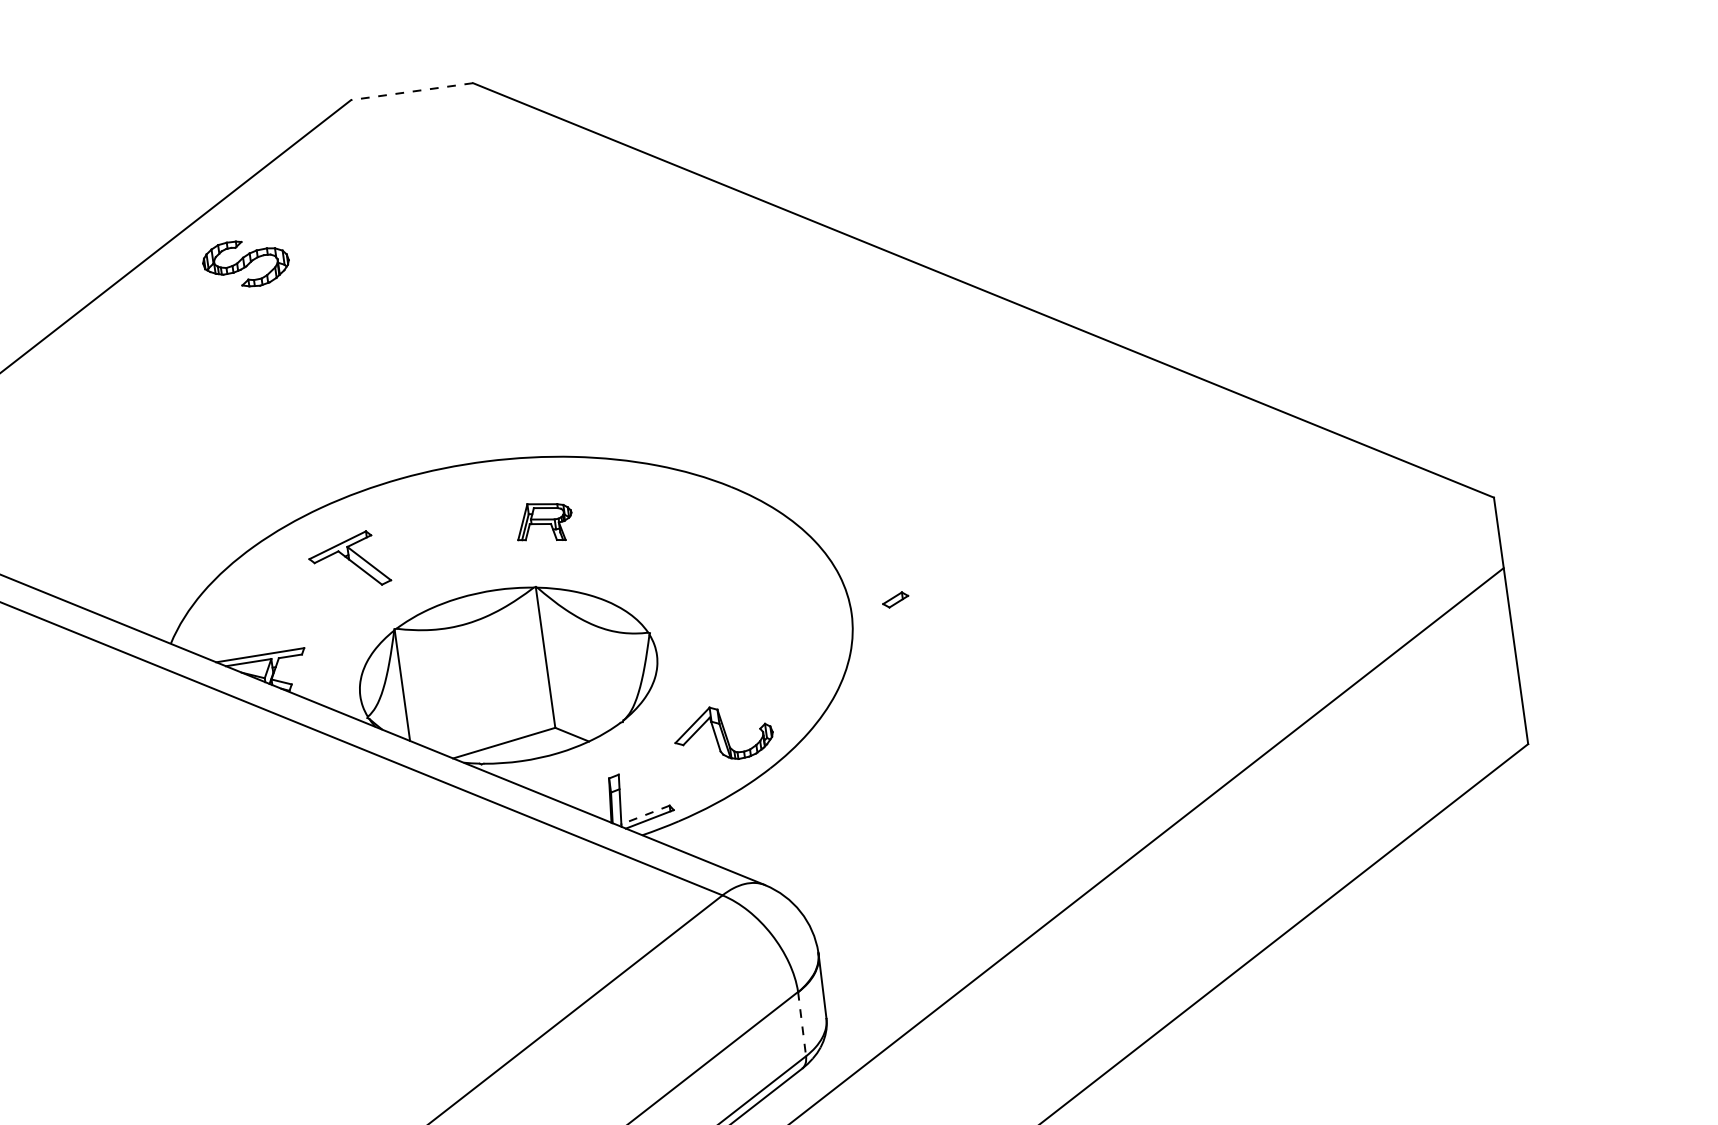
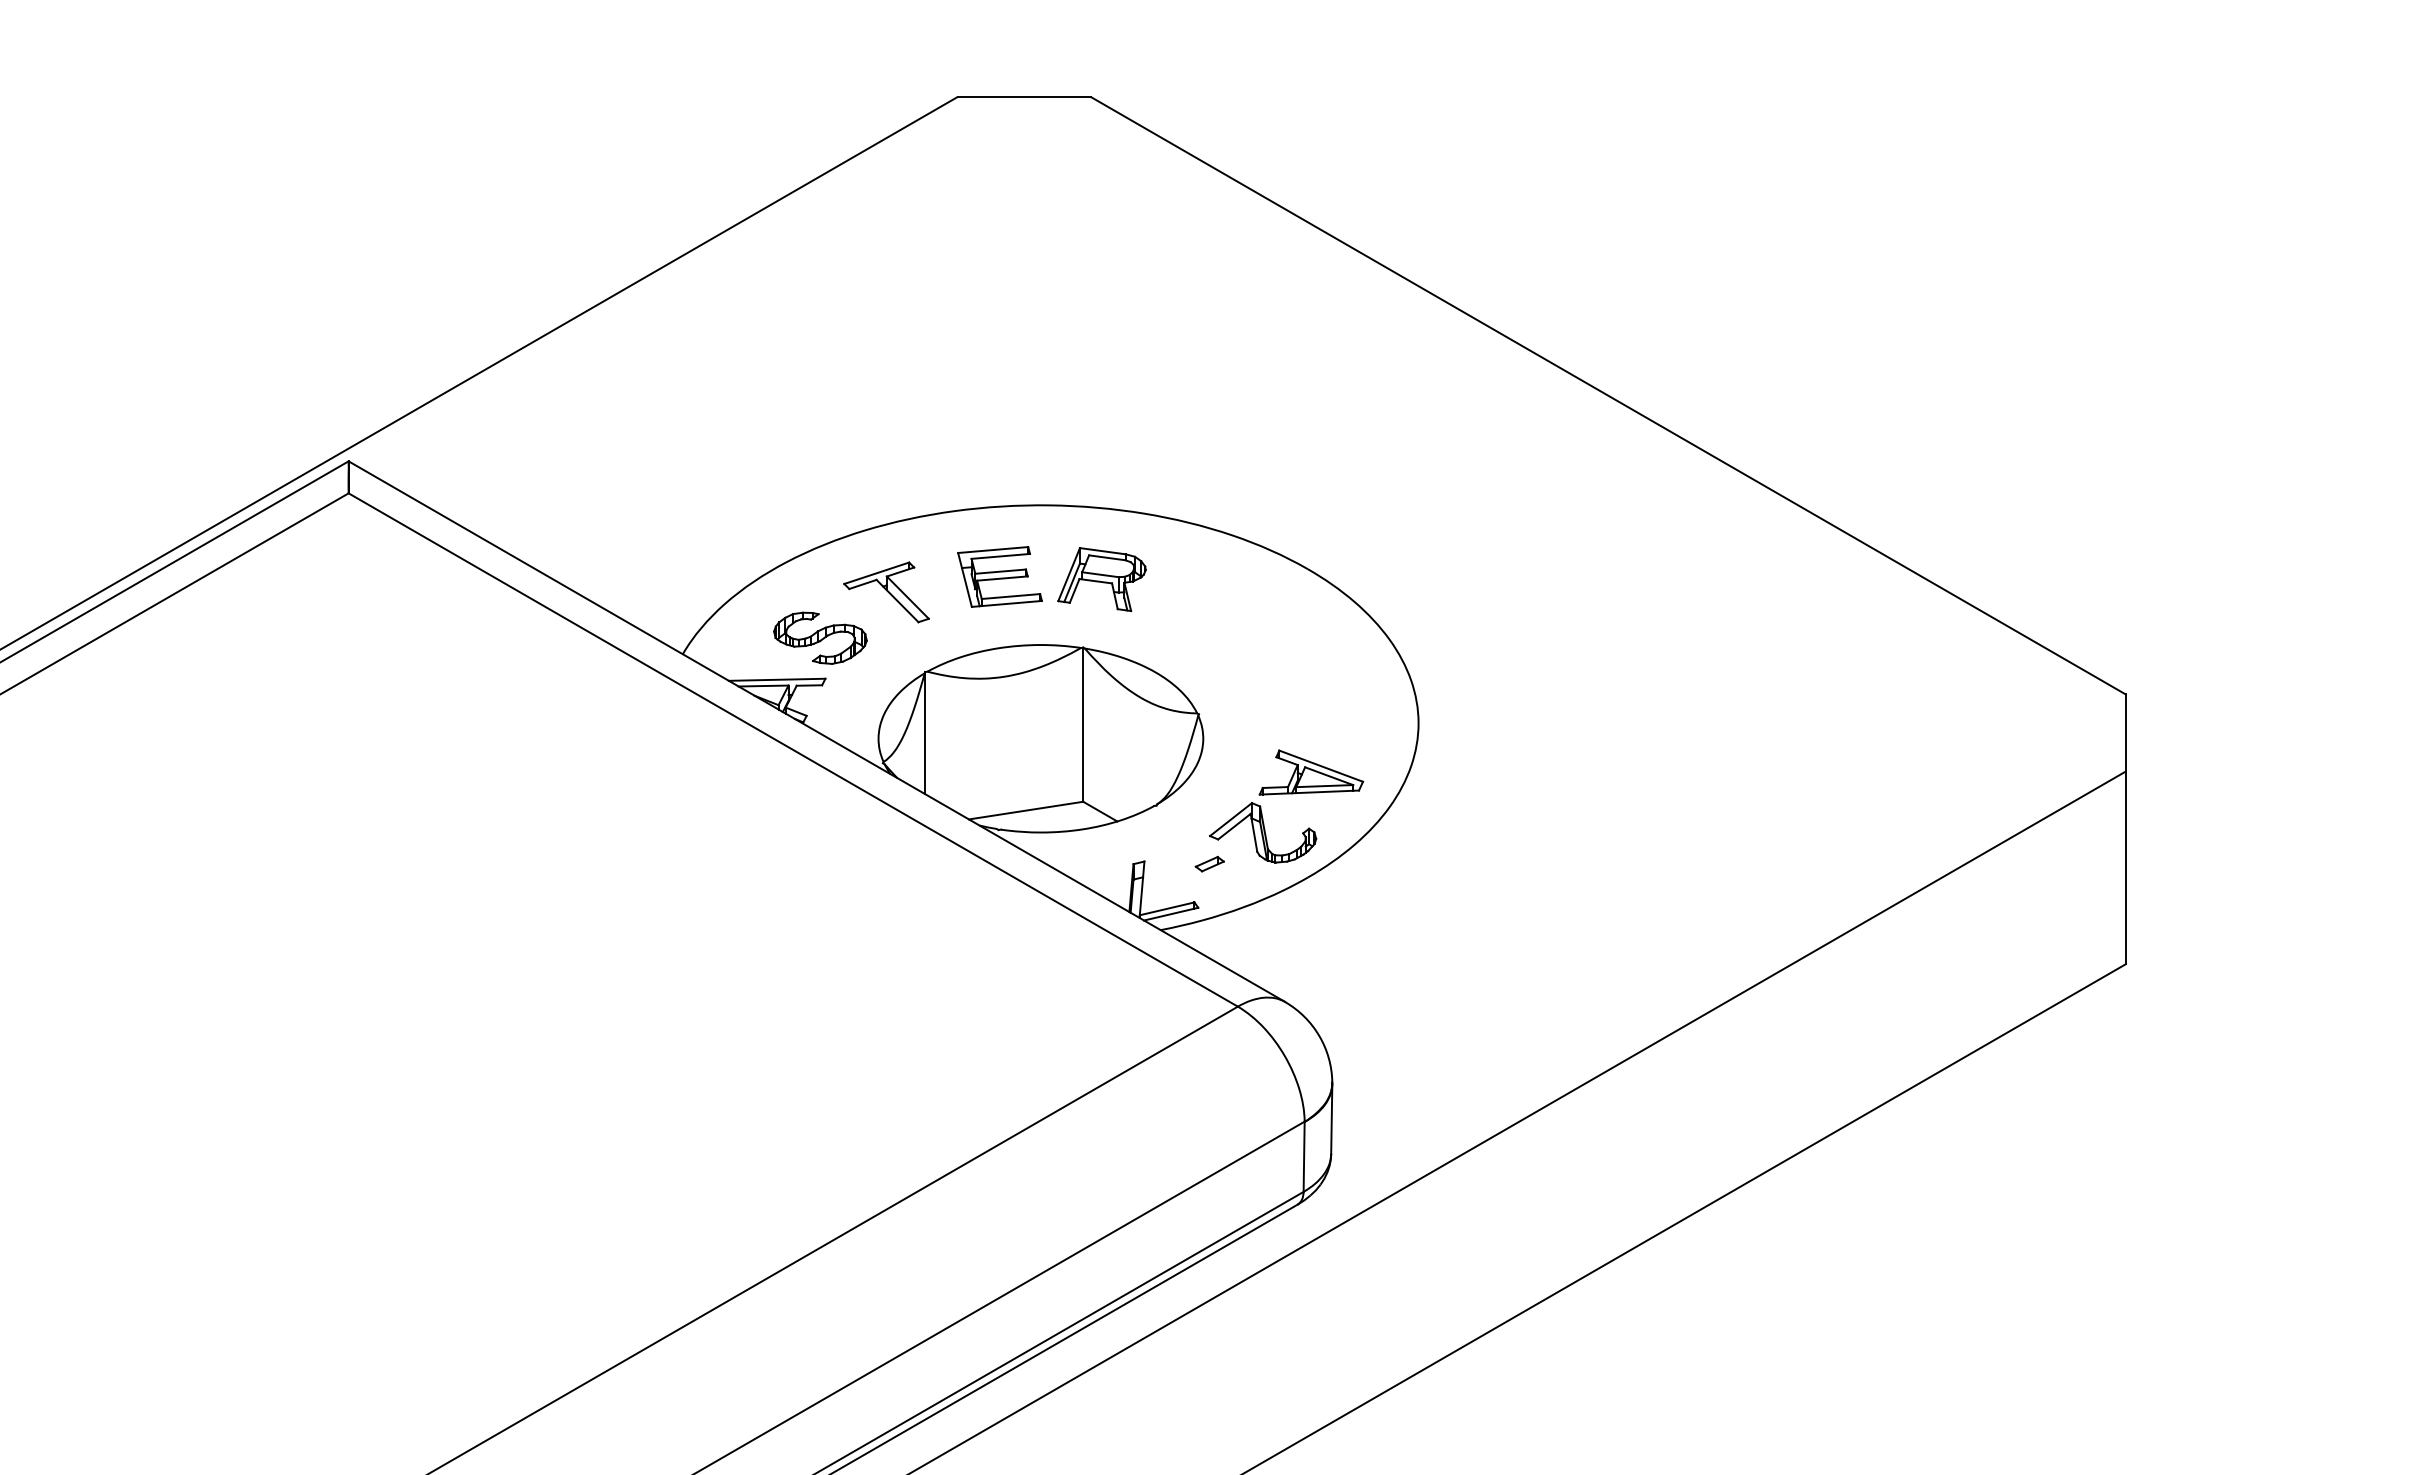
line: (412, 91) -> (1024, 97), dashed -> solid
part: (246, 263) -> (820, 637), moved
part: (543, 522) -> (1101, 579), size x1.43
part: (450, 532) -> (999, 576), added
part: (895, 599) -> (1209, 863), moved
part: (760, 672) -> (1311, 772), added
line: (644, 814) -> (1166, 908), dashed -> solid
line: (802, 1024) -> (1304, 1157), dashed -> solid

